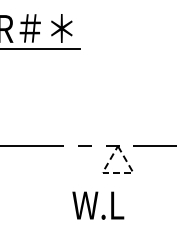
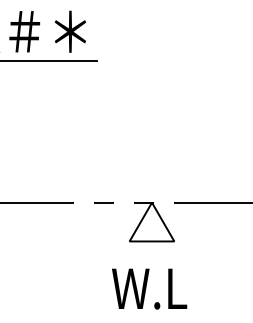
line: (117, 172) -> (151, 240), dashed -> solid
text: (98, 205) -> (149, 288), moved

